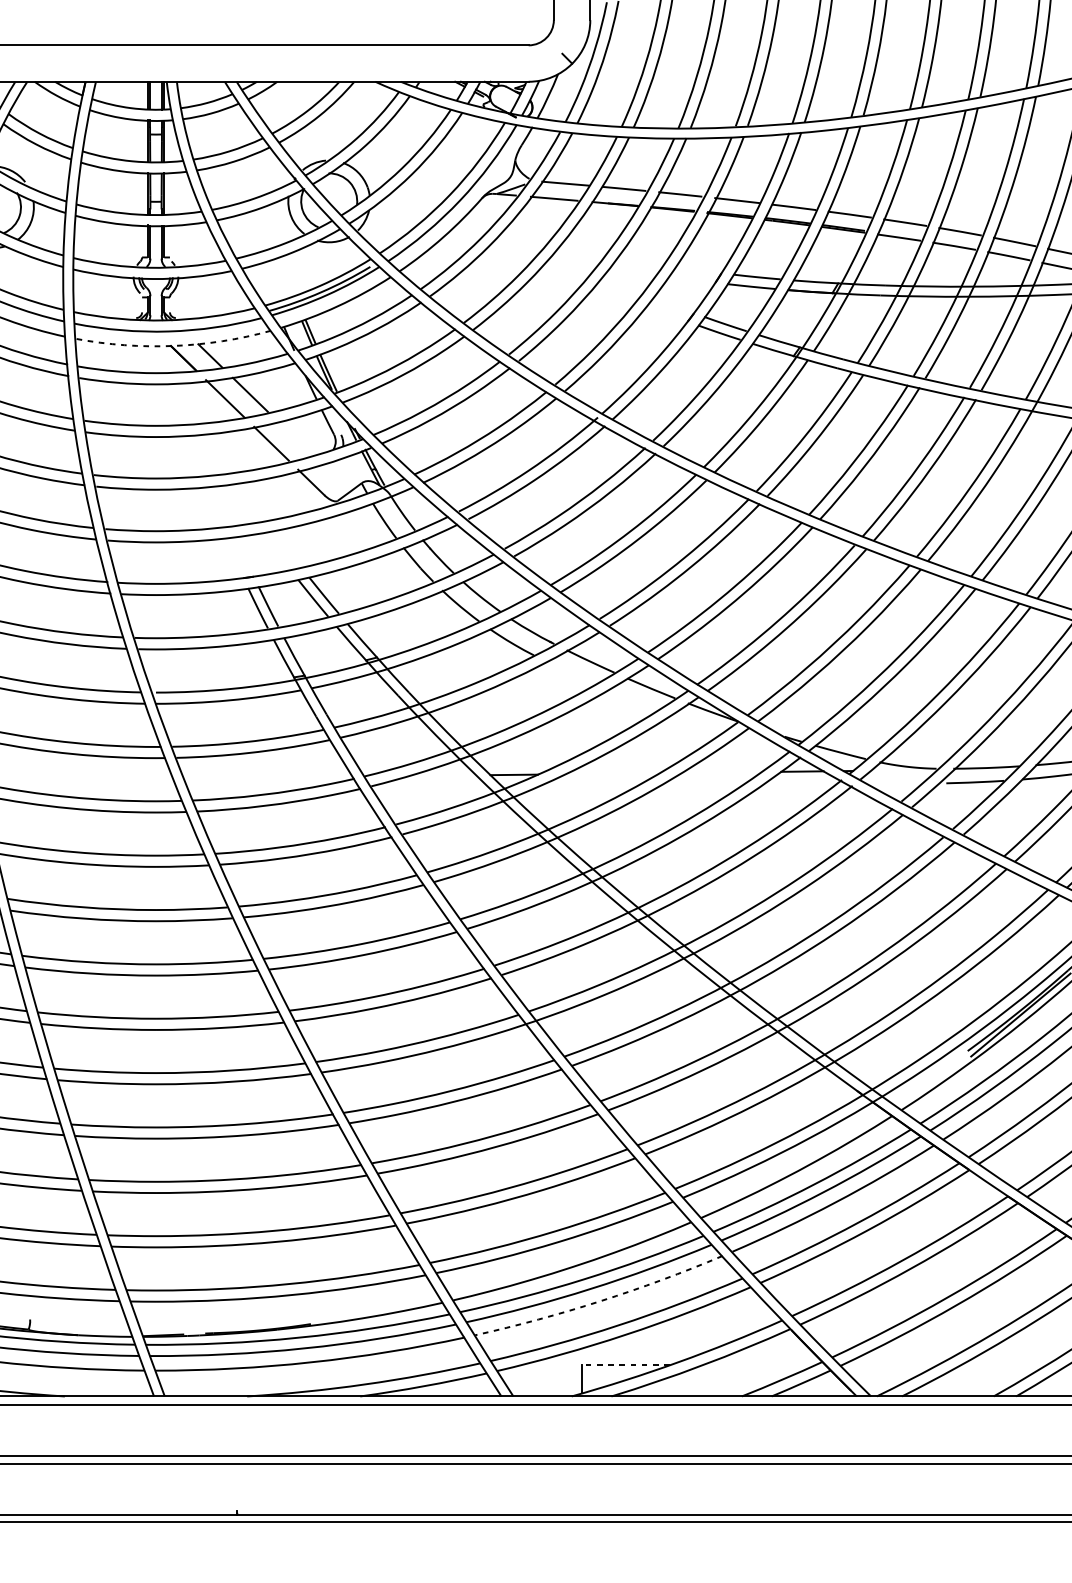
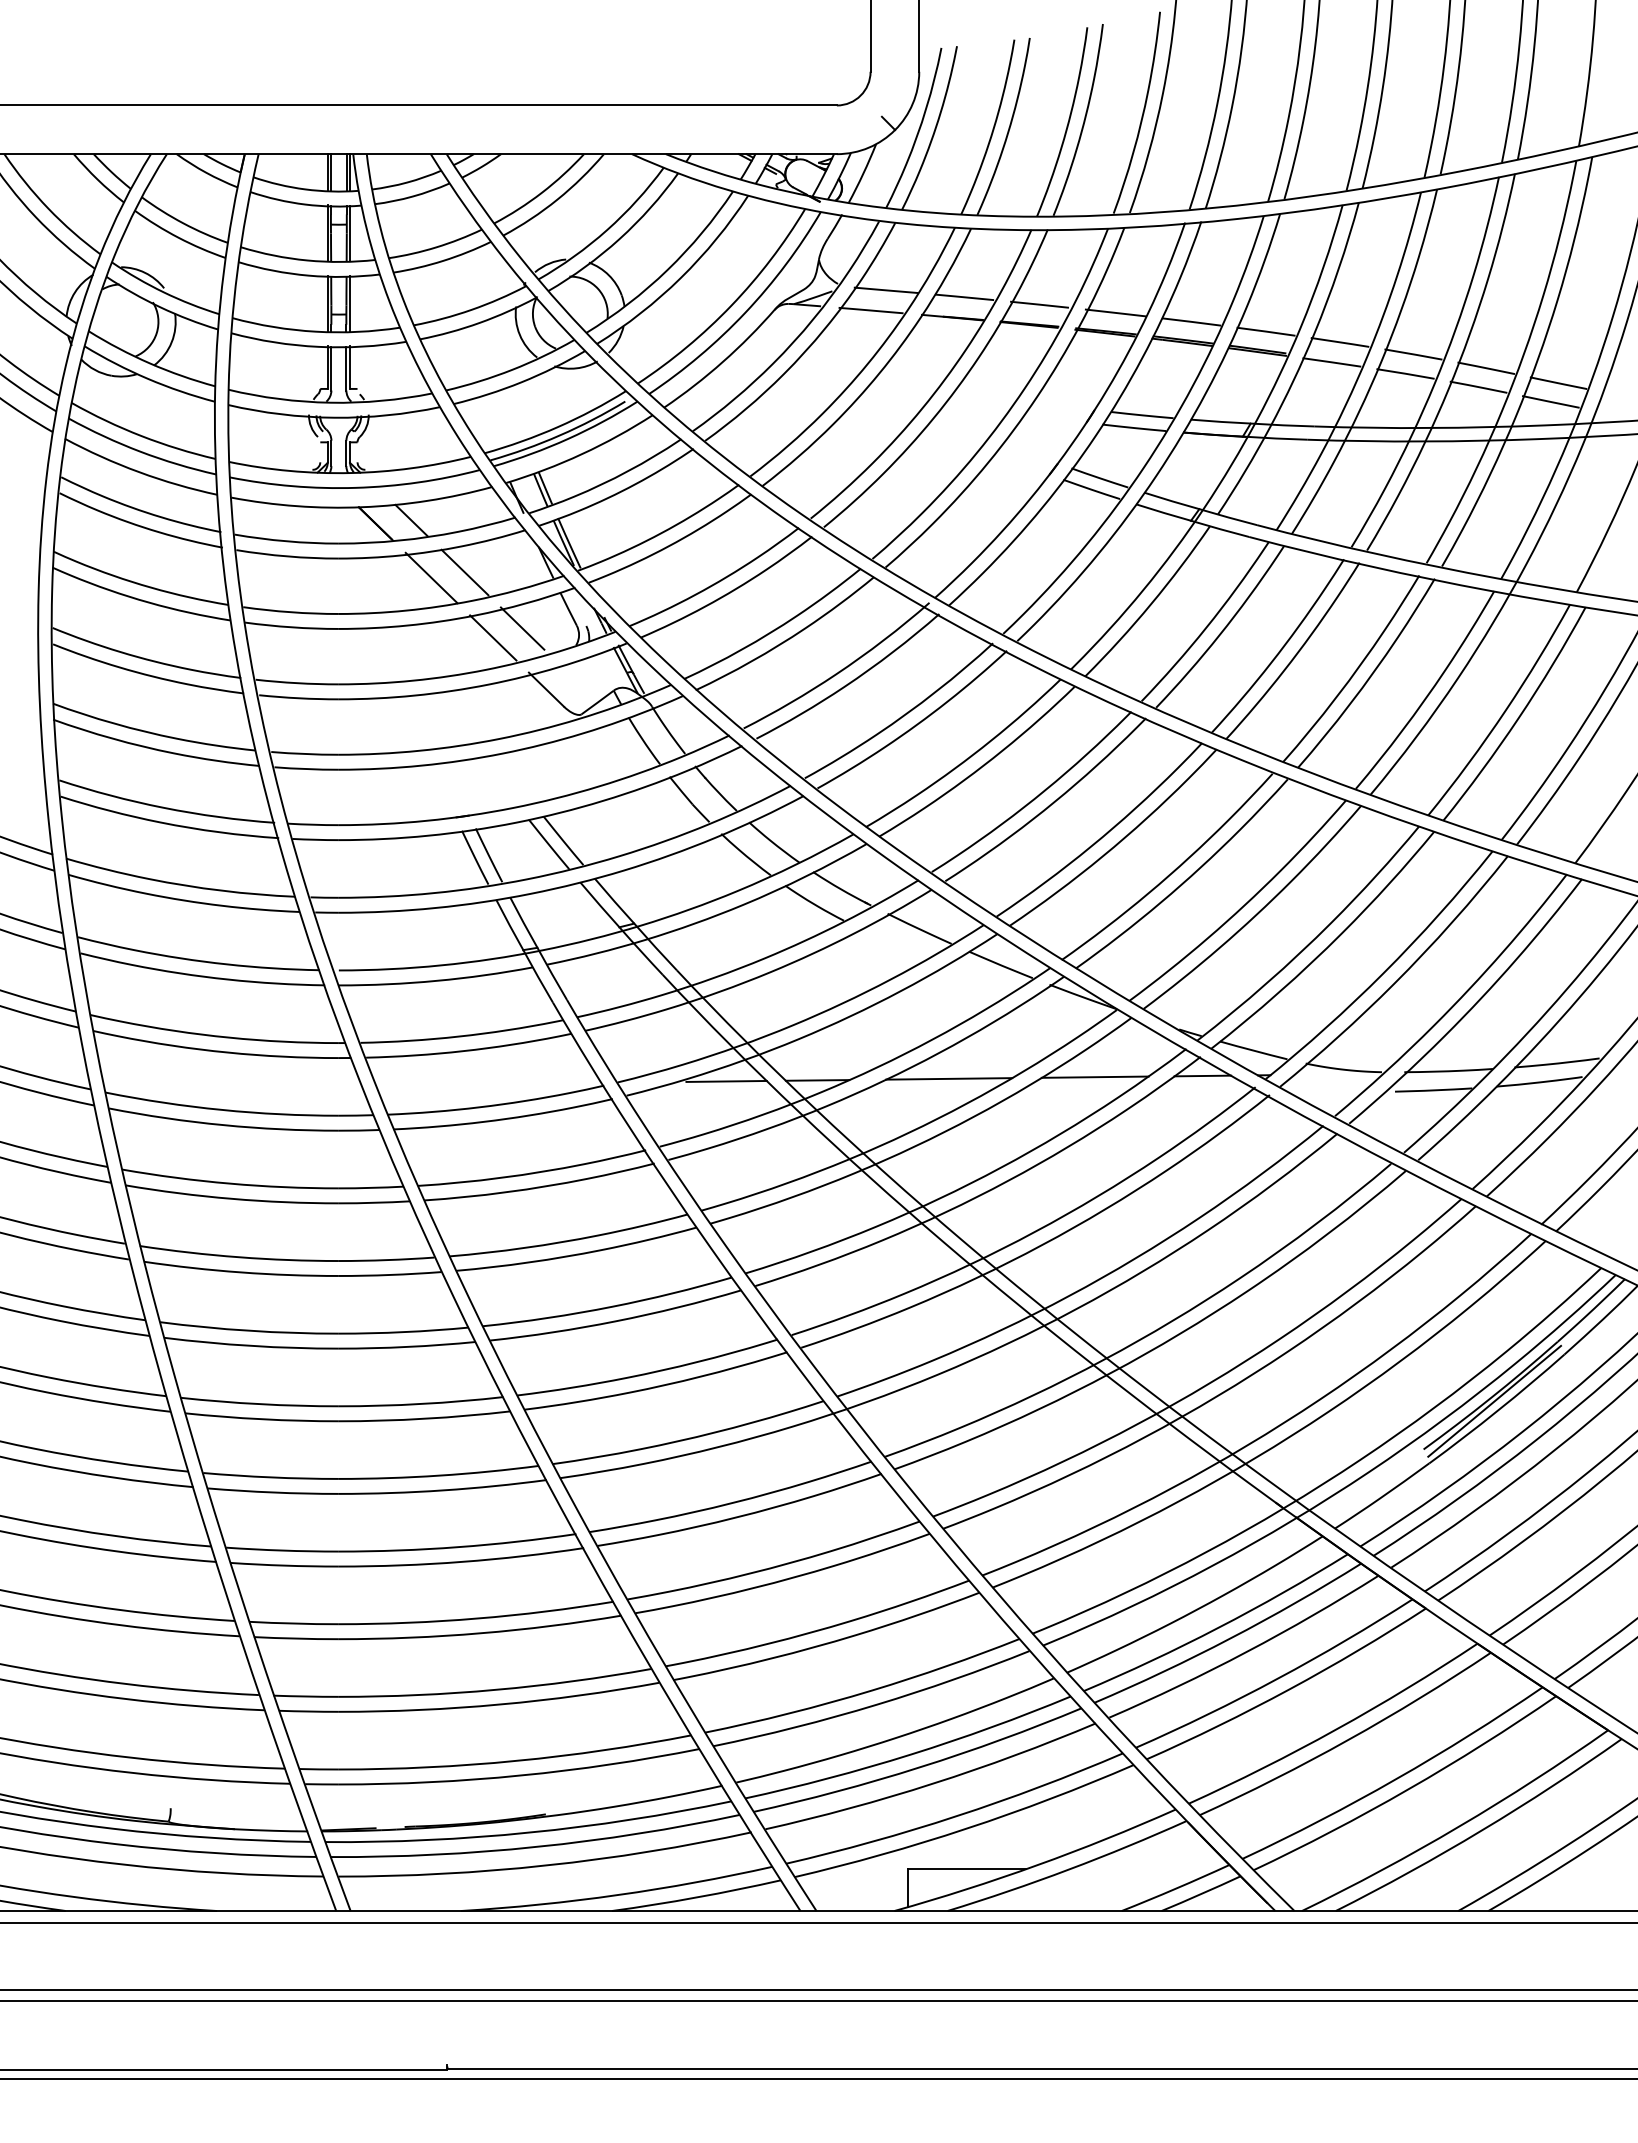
arc: (173, 346) -> (362, 507), dashed -> solid
line: (293, 436) -> (522, 628), added
line: (721, 771) -> (1094, 1076), added
line: (612, 773) -> (949, 1078), added
line: (446, 774) -> (726, 1080), added
arc: (600, 1301) -> (933, 1783), dashed -> solid
line: (625, 1365) -> (966, 1869), dashed -> solid

